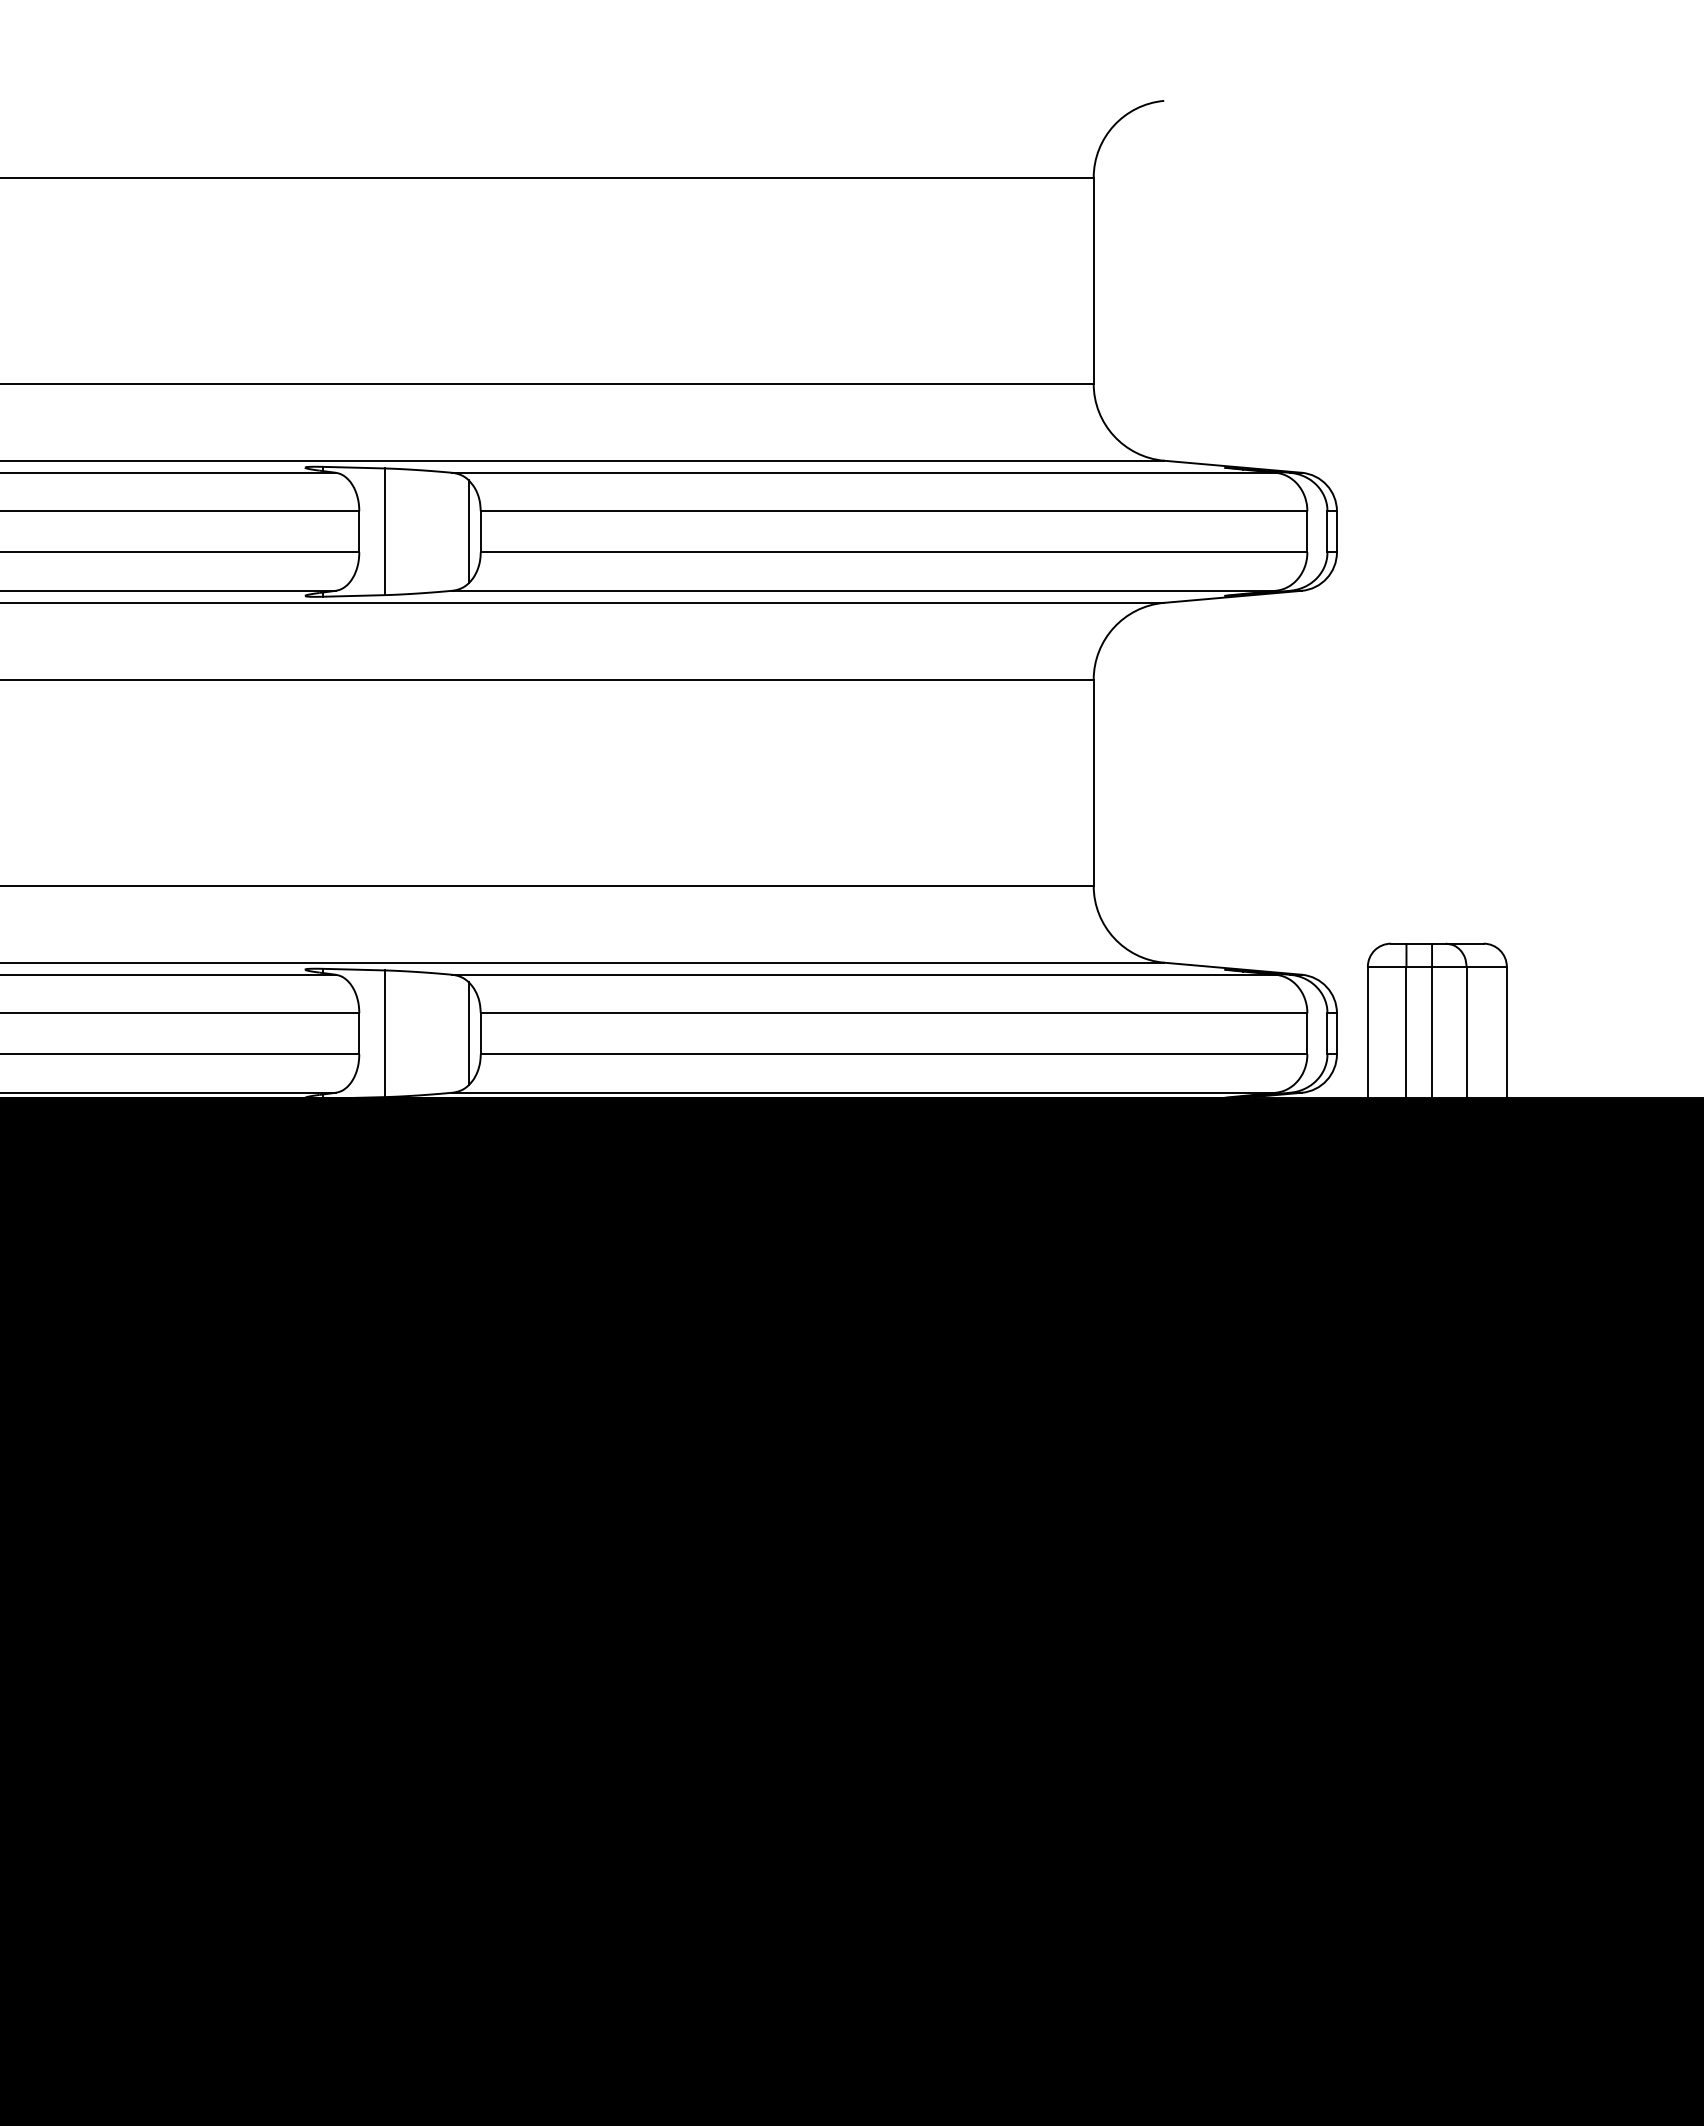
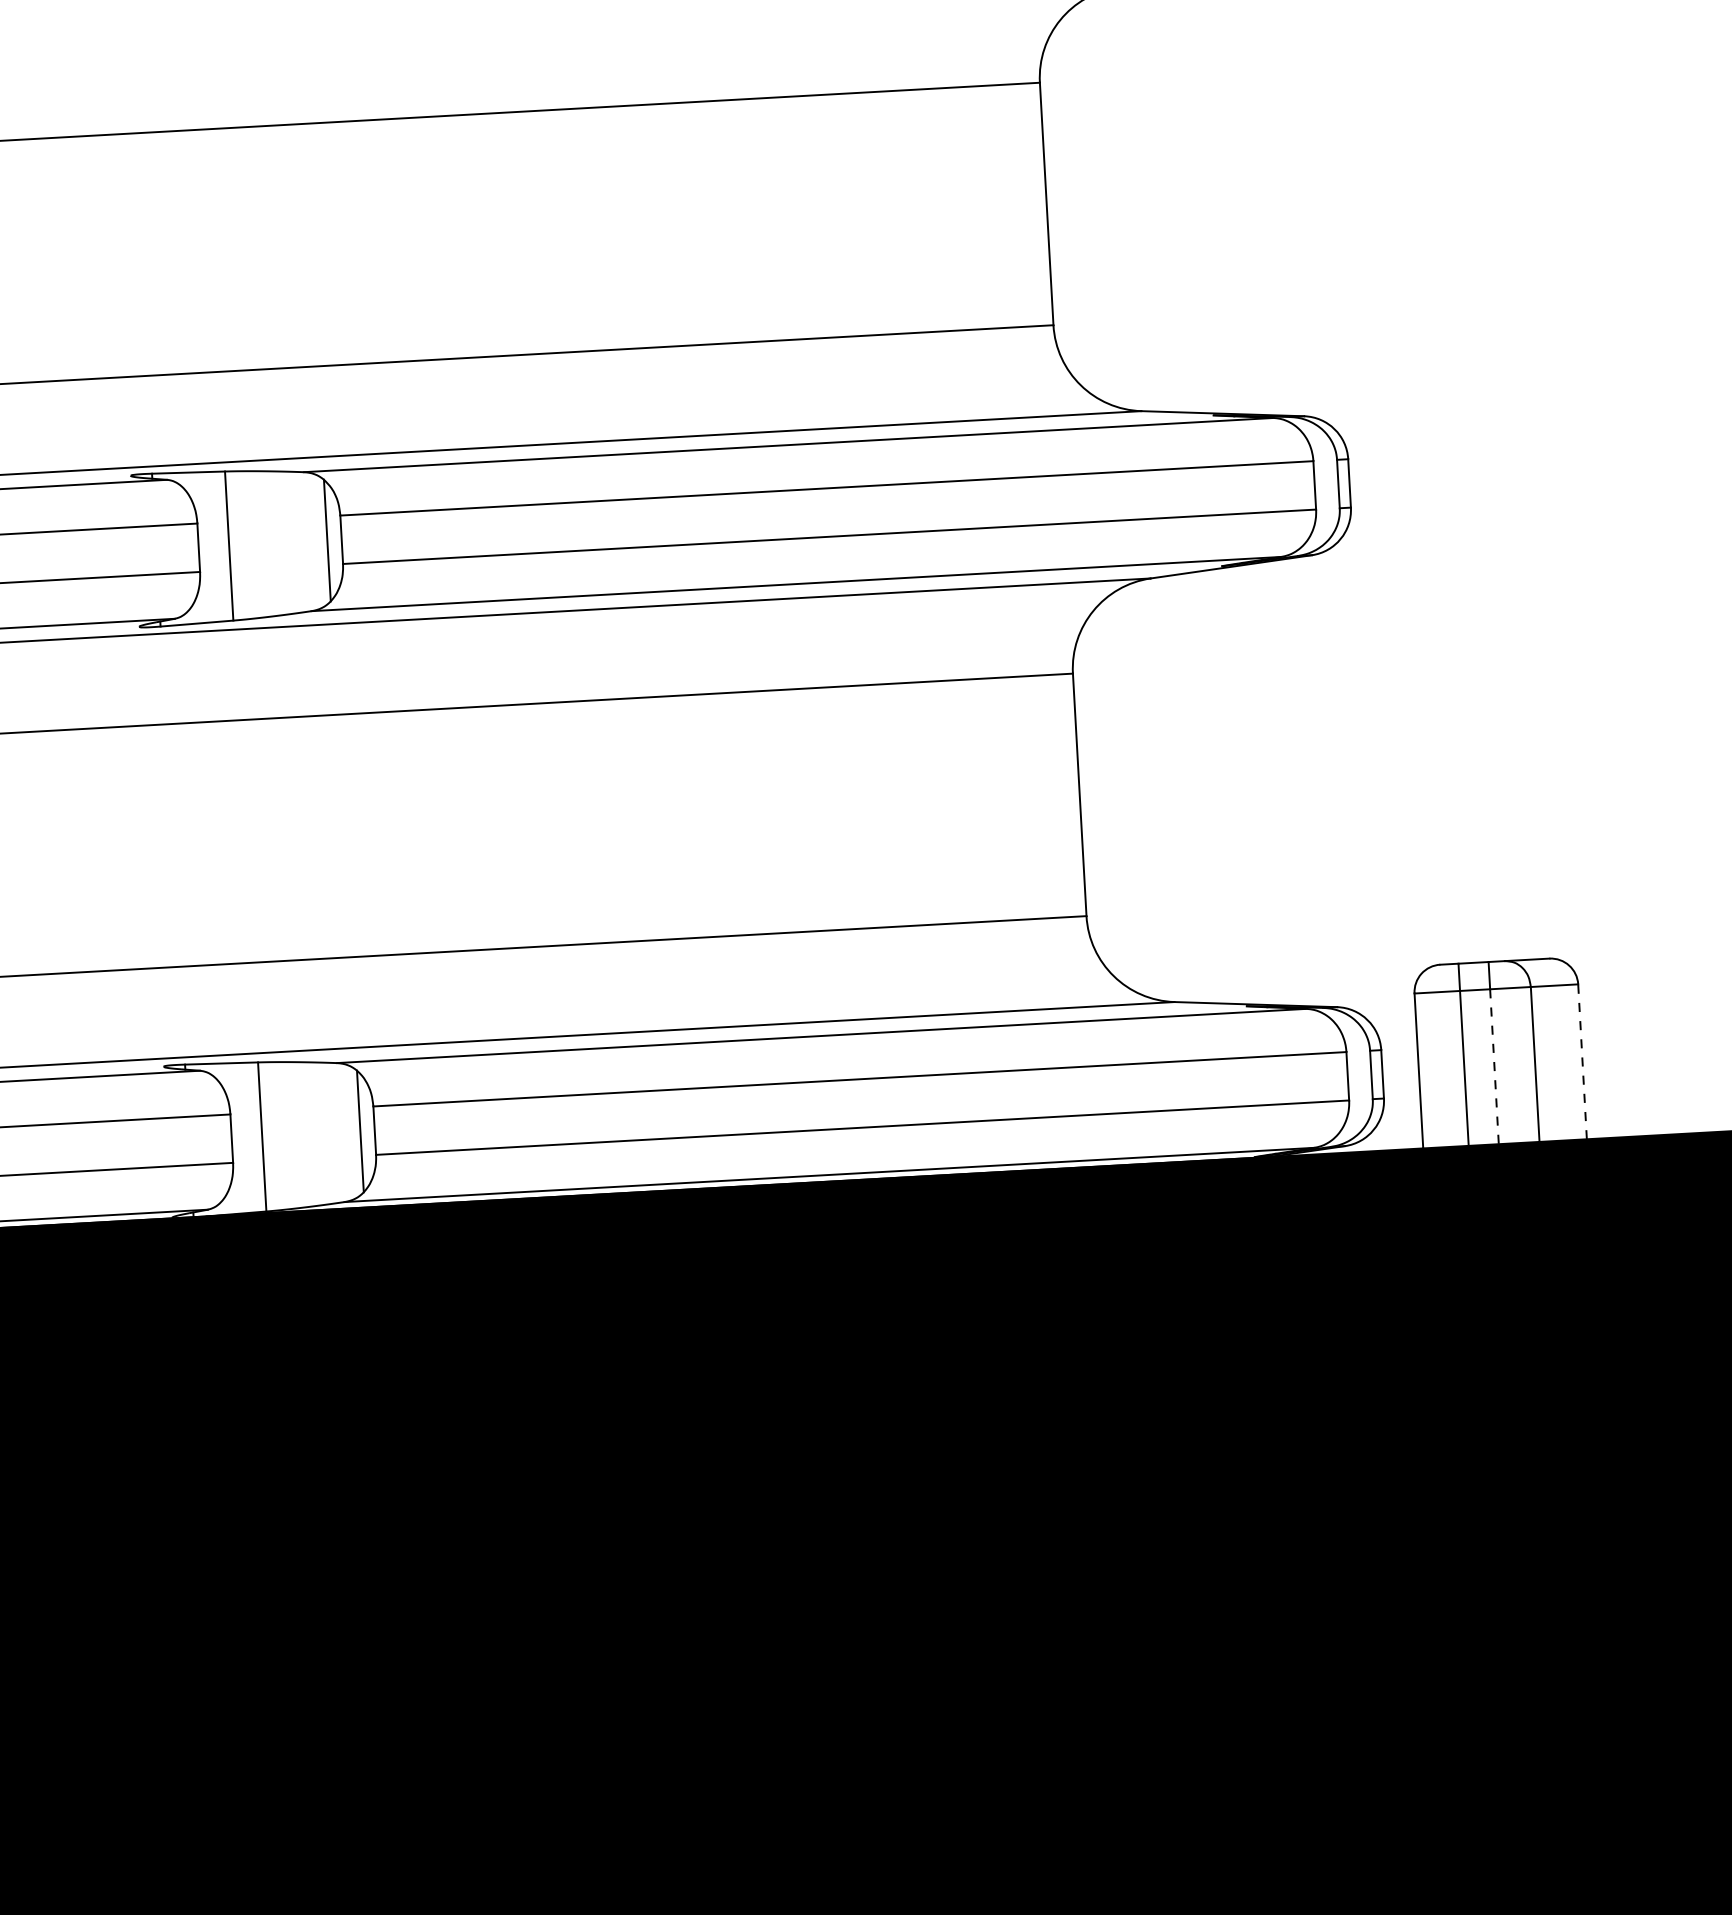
line: (1432, 1032) -> (1494, 1066), solid -> dashed
line: (1506, 1032) -> (1582, 1061), solid -> dashed

